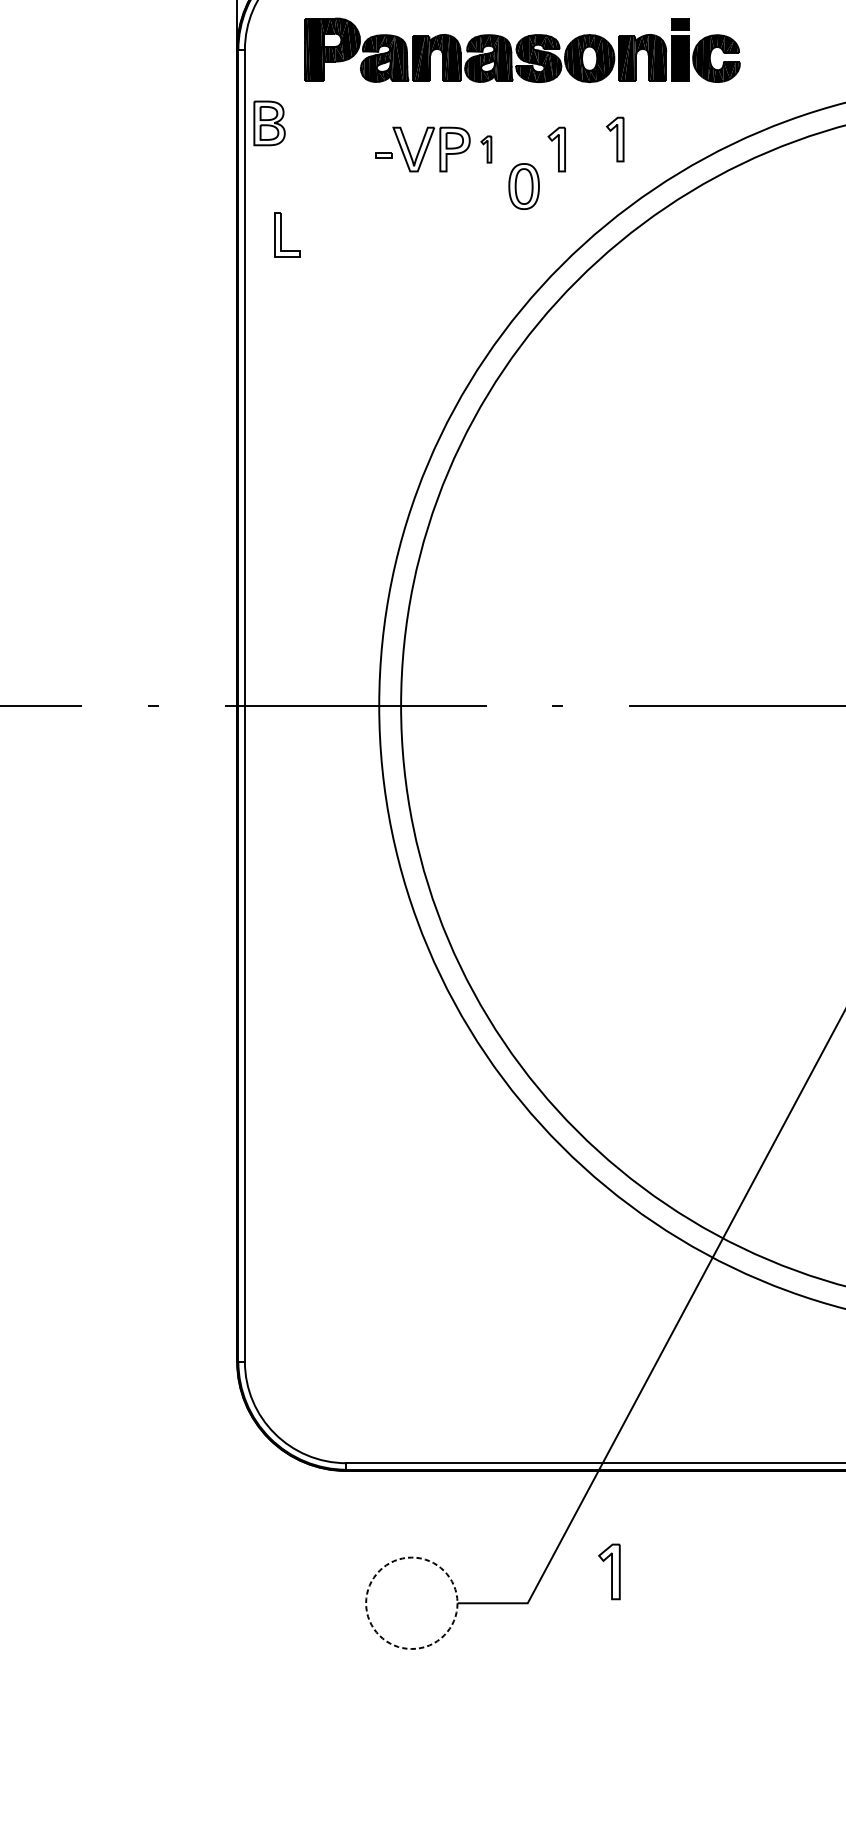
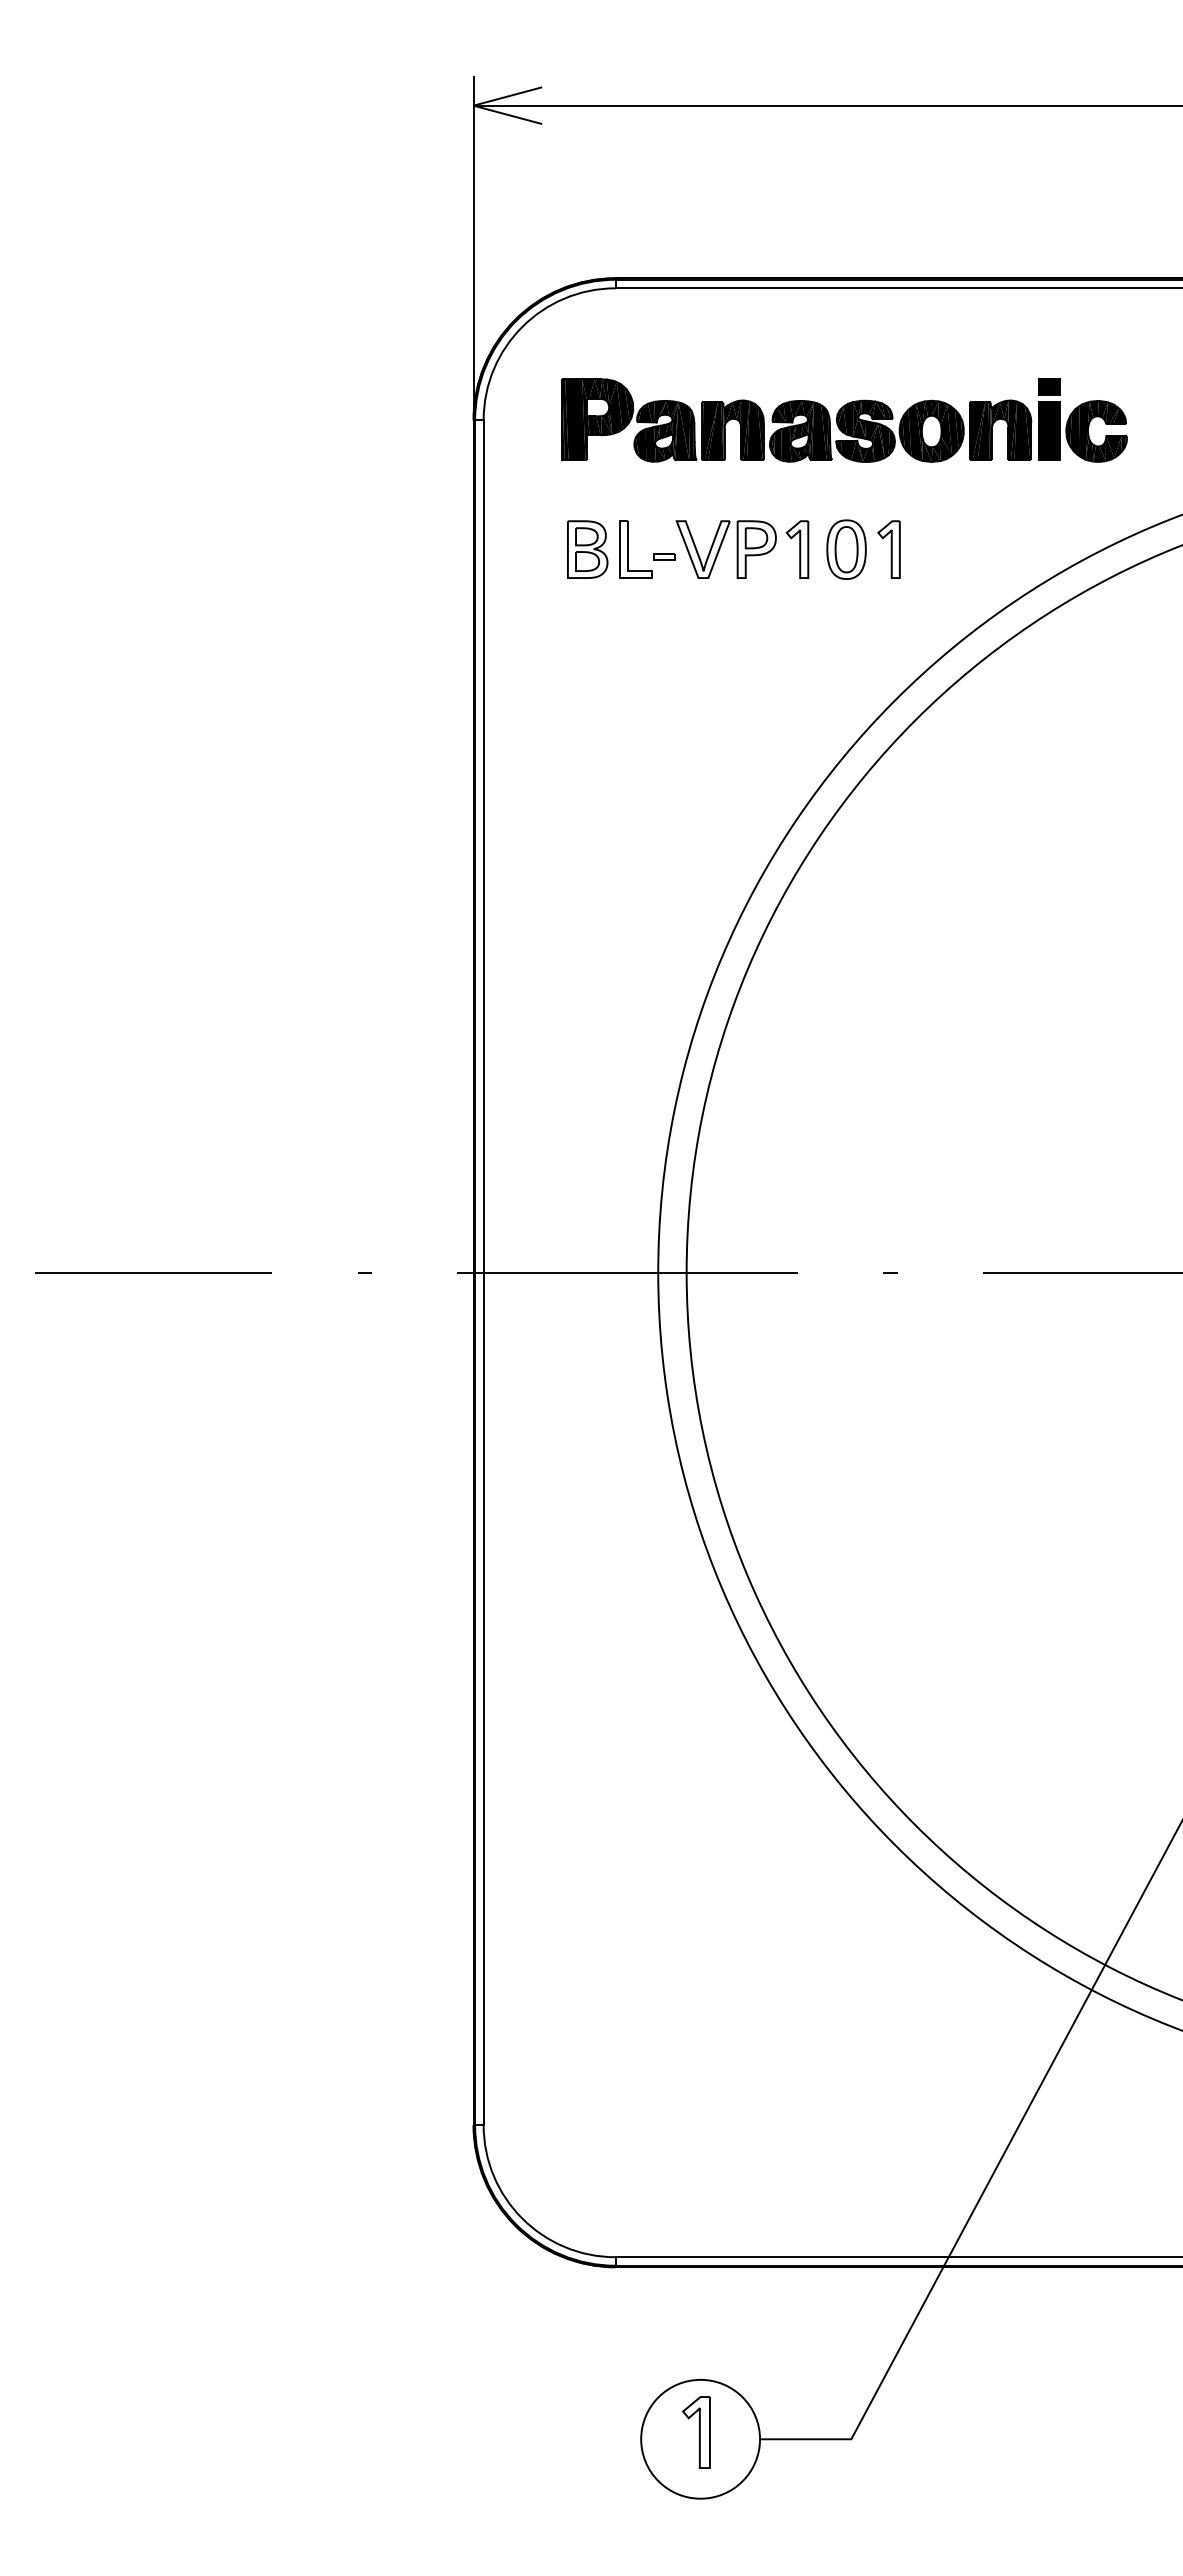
part: (269, 123) -> (587, 549), moved
part: (614, 139) -> (964, 536), removed
part: (486, 149) -> (797, 549), size x1.67
part: (524, 186) -> (846, 549), moved
part: (281, 234) -> (628, 549), moved
part: (609, 1571) -> (696, 2432), moved
circle: (411, 1602) -> (700, 2438), dashed -> solid

